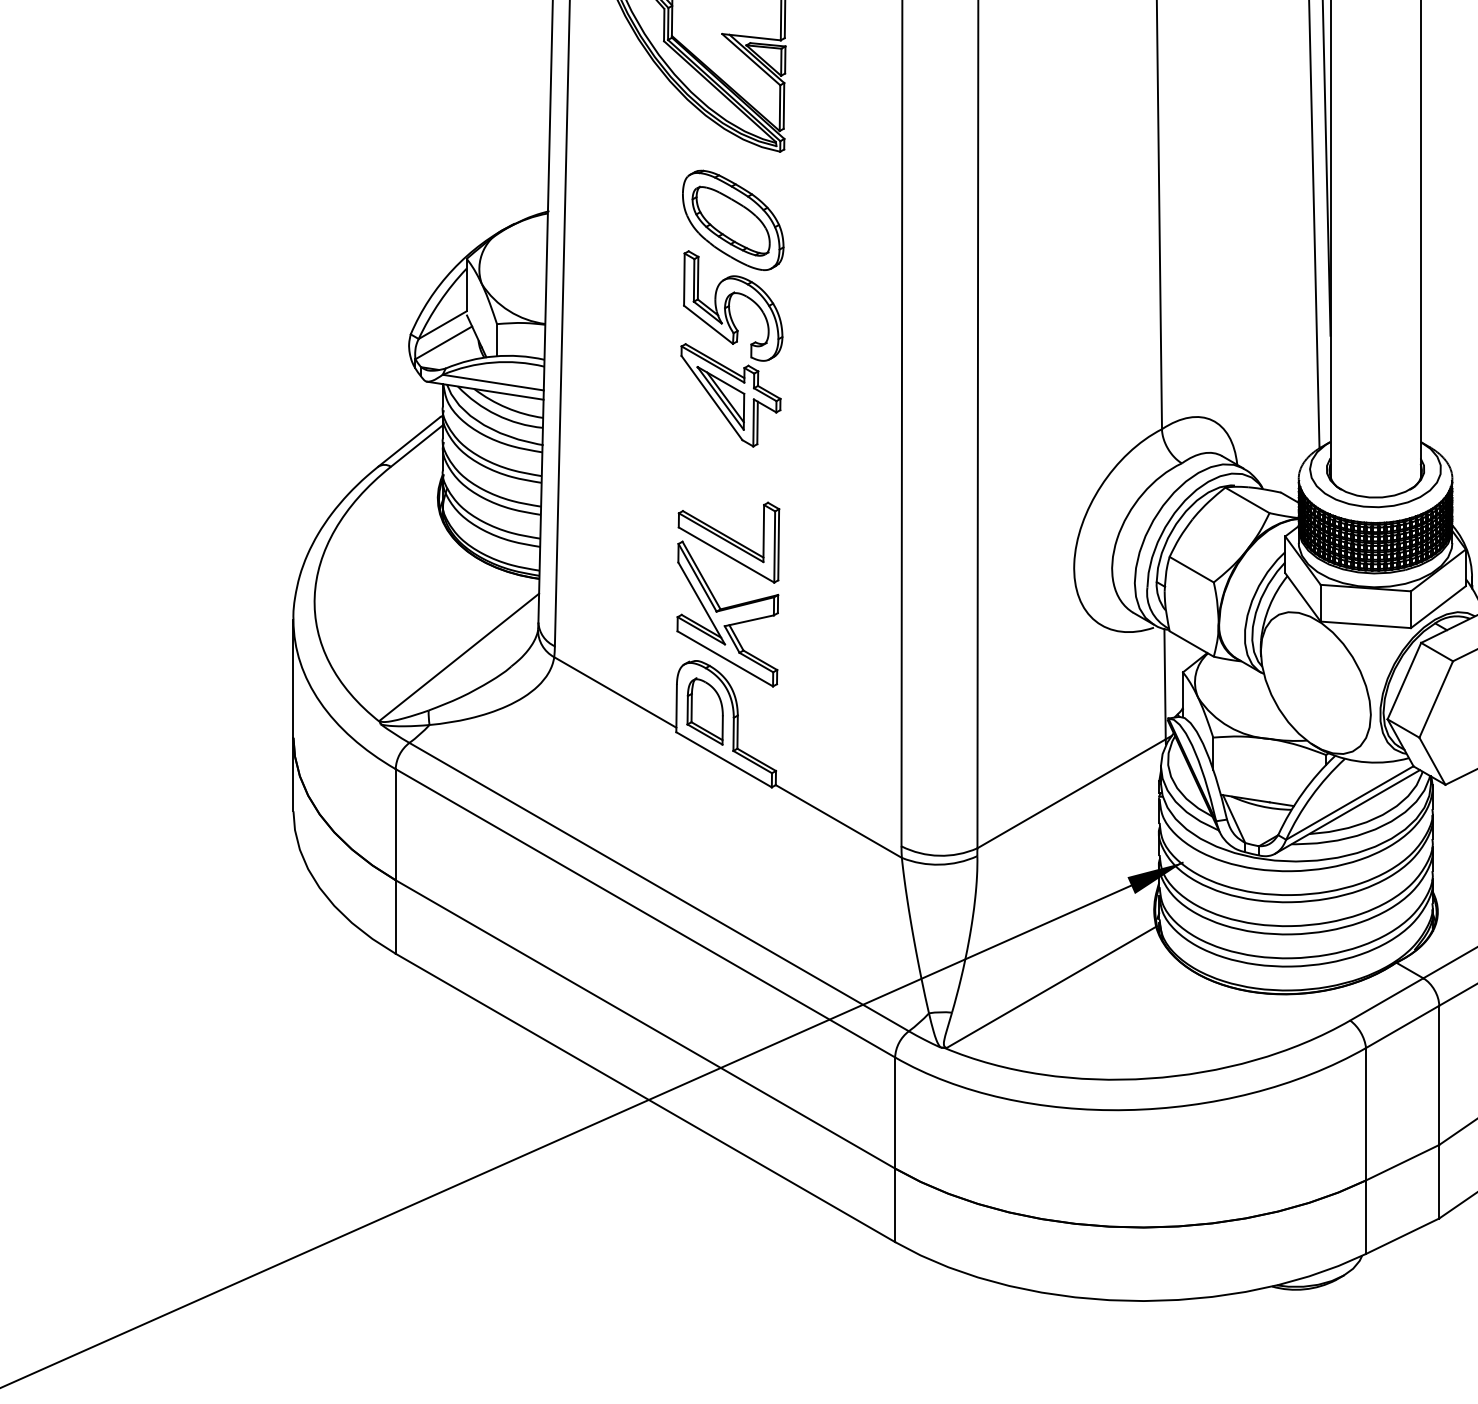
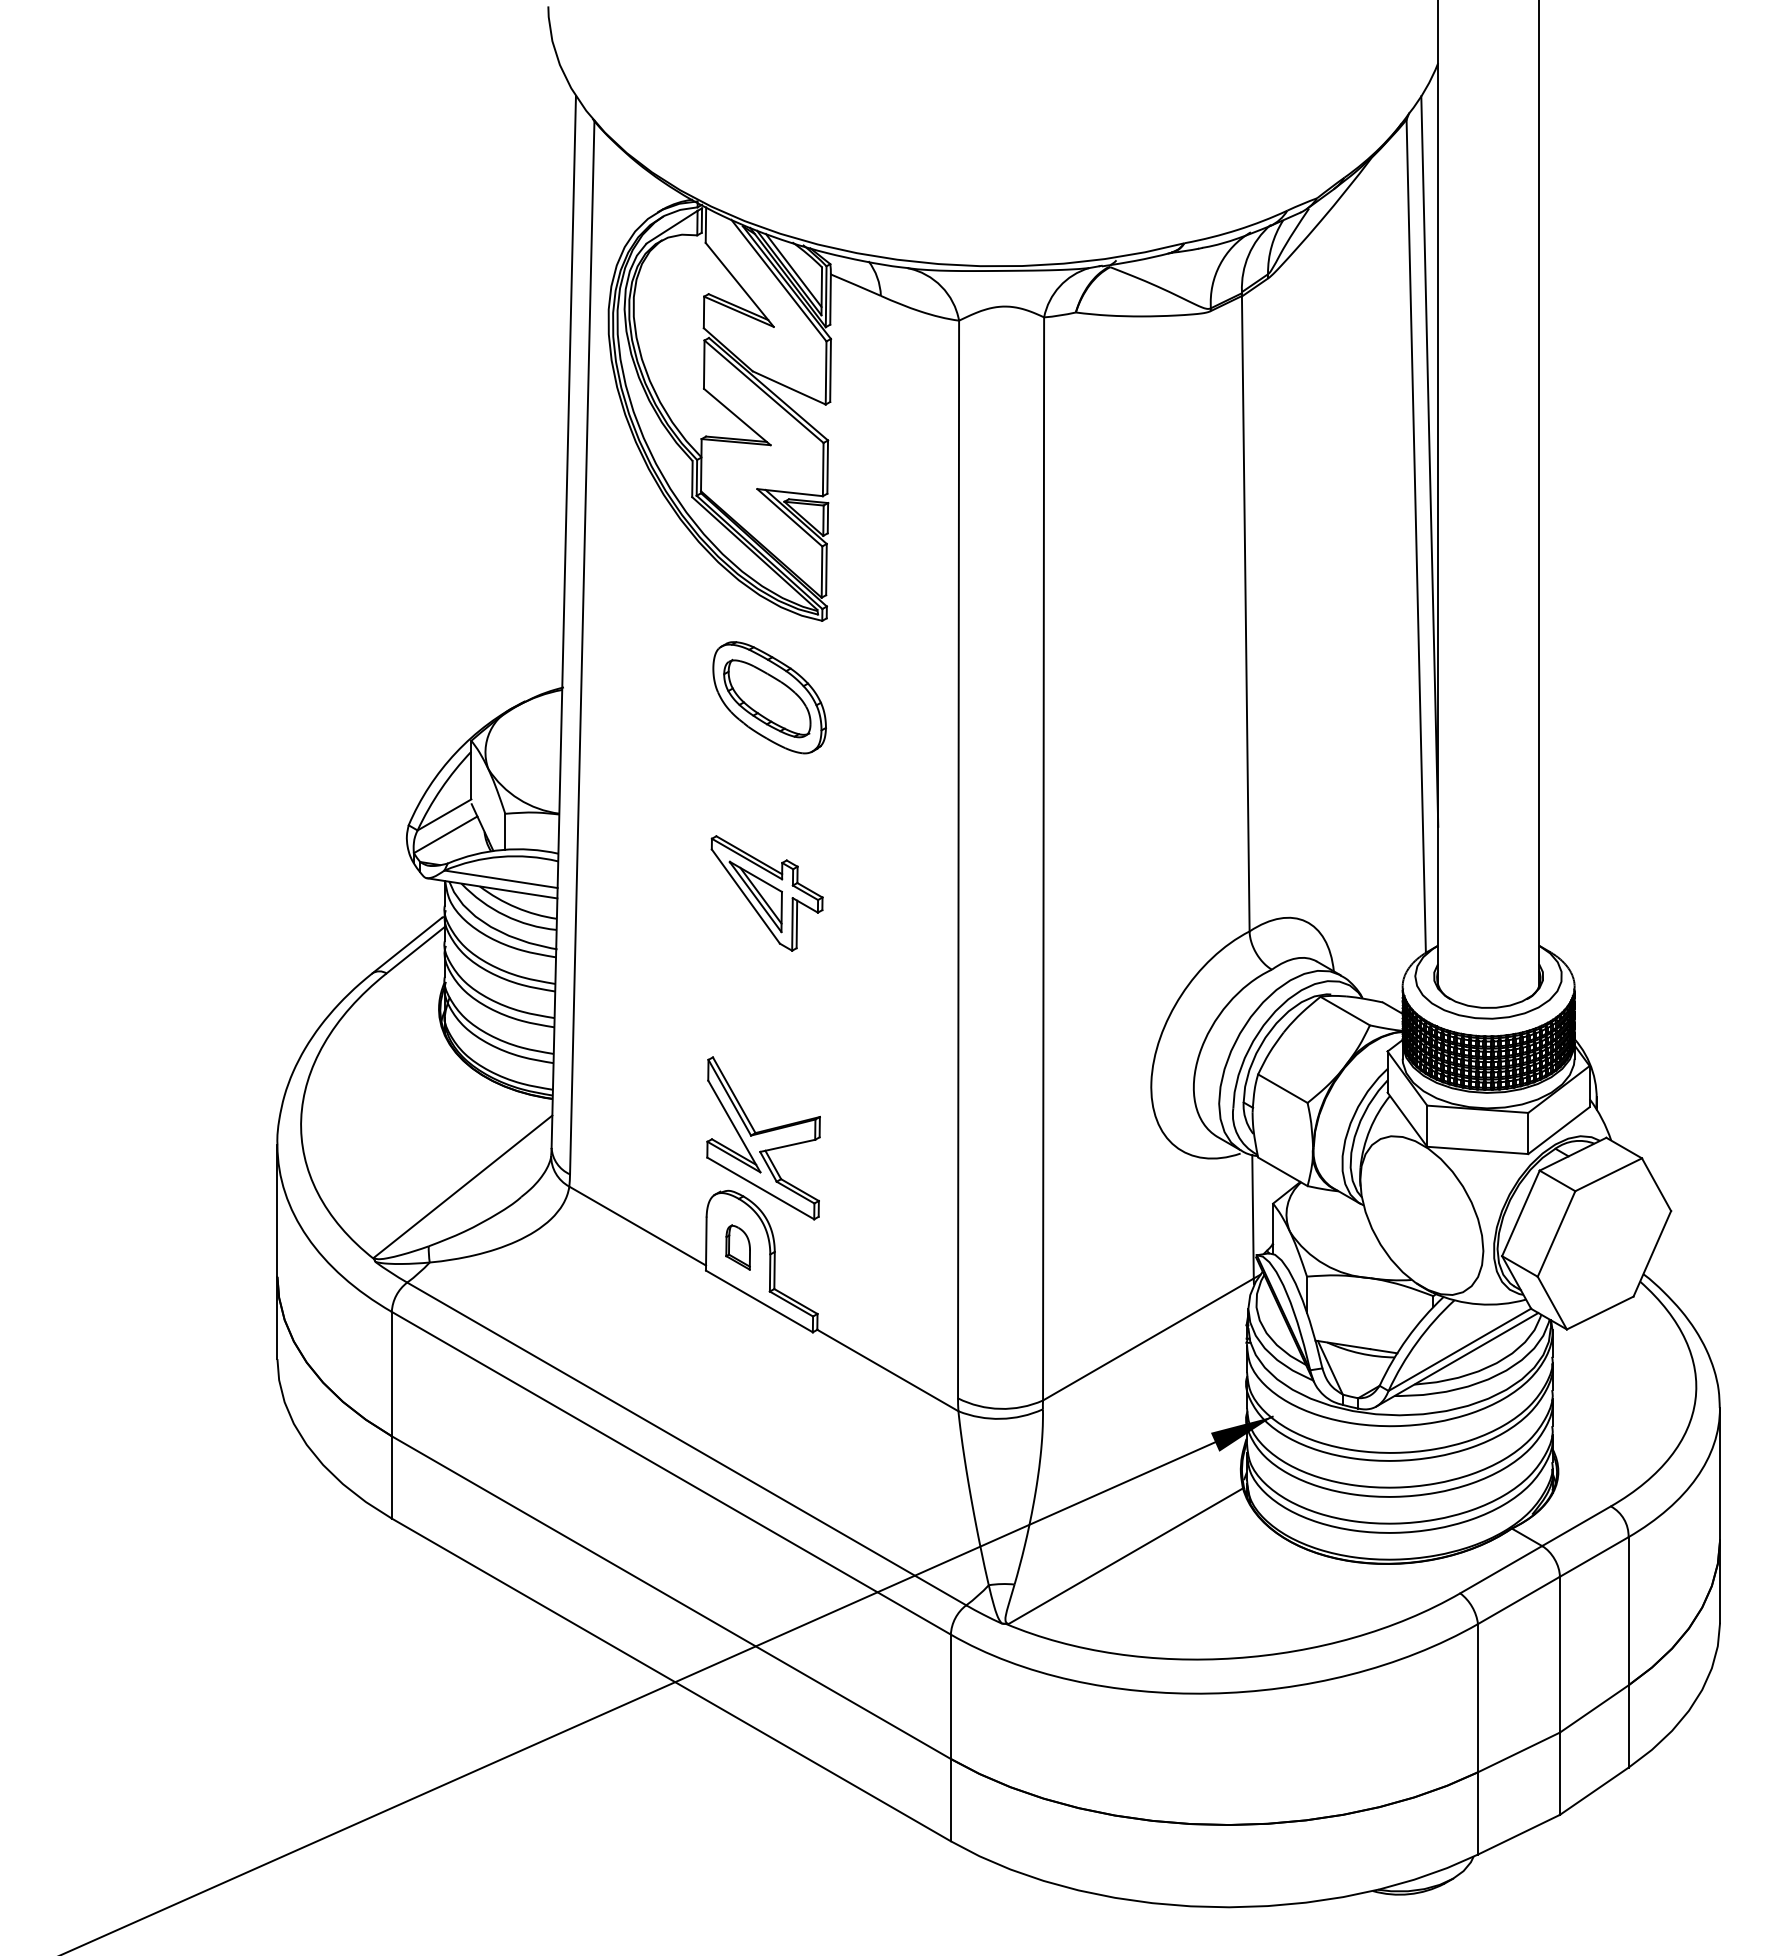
part: (733, 305) -> (769, 793), removed
part: (728, 542) -> (764, 1058), removed
part: (704, 711) -> (737, 1247), size x0.6

